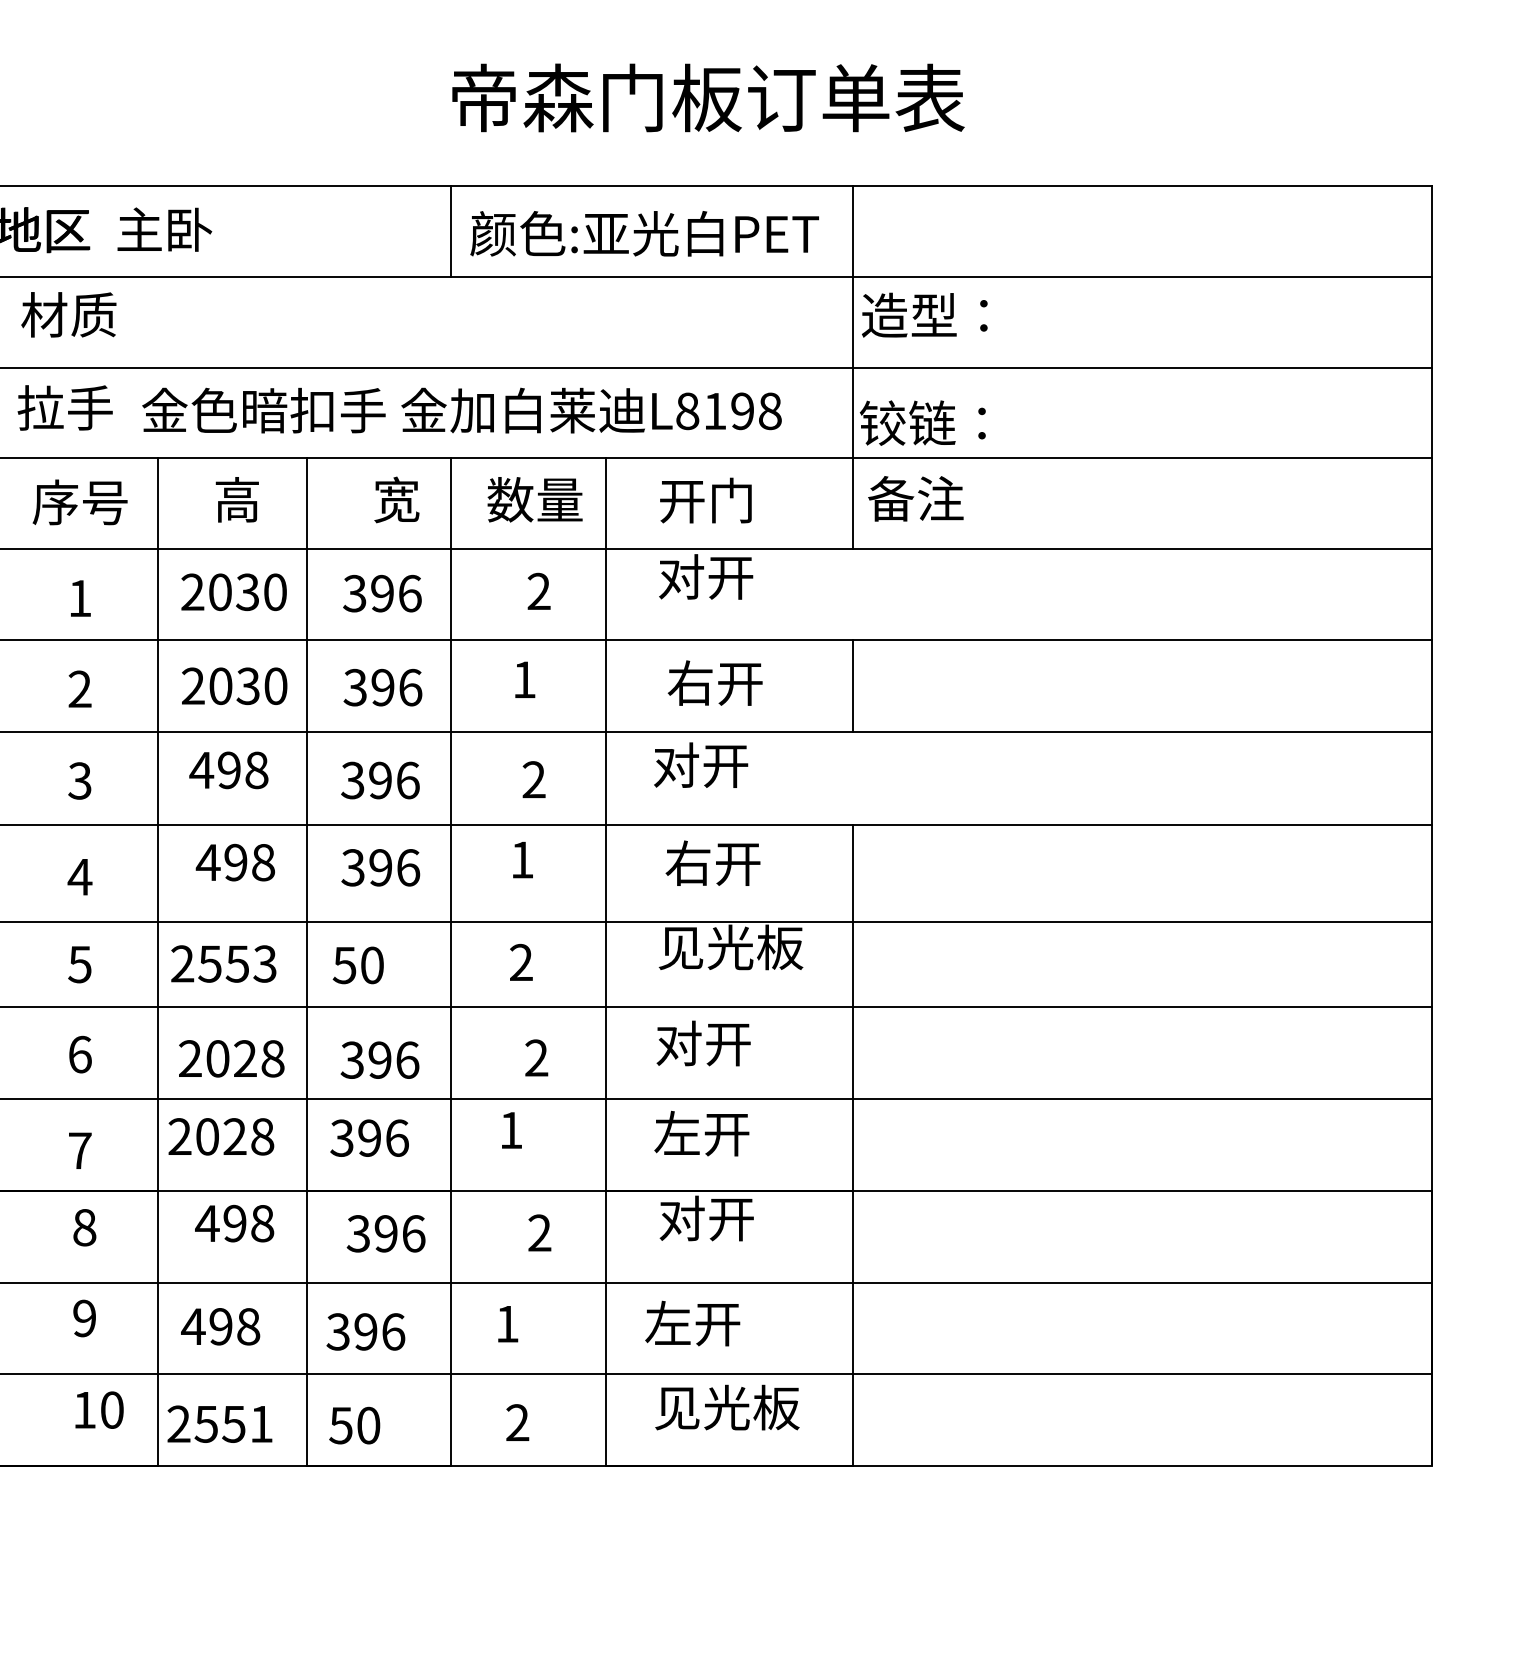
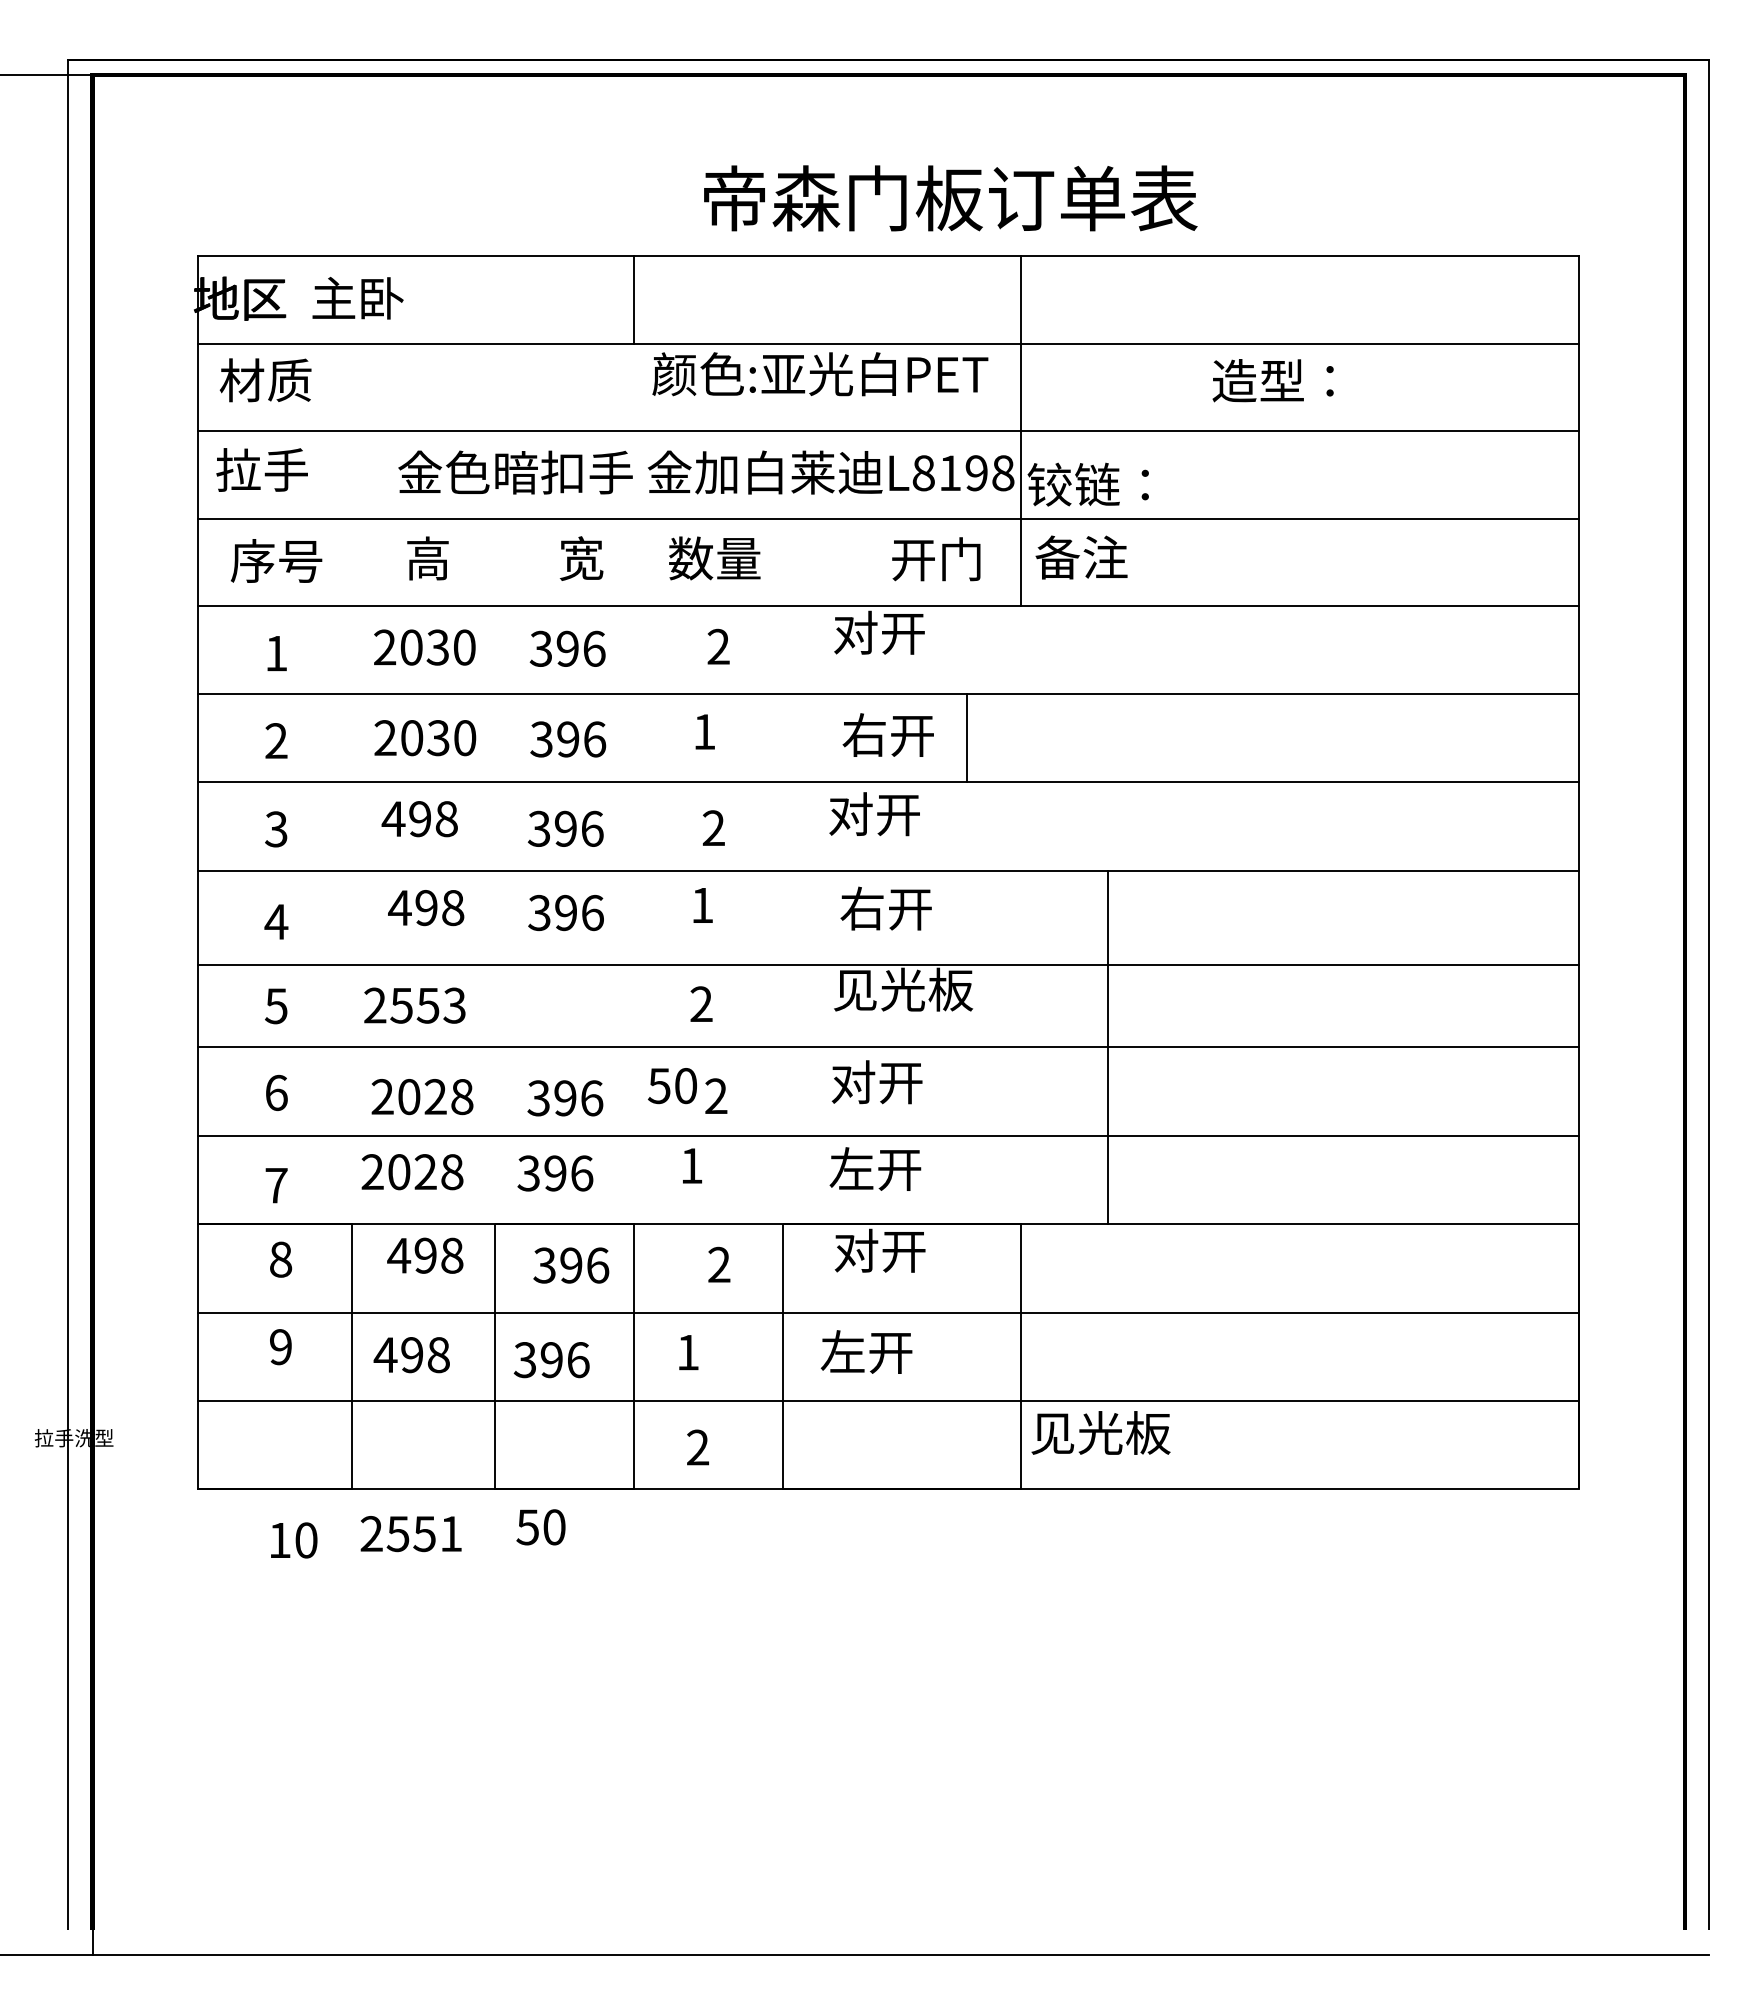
text: (708, 98) -> (950, 198), moved
text: (644, 234) -> (820, 374), moved
text: (924, 315) -> (1272, 380), moved
text: (462, 410) -> (706, 472), moved
text: (706, 500) -> (936, 559), moved
line: (852, 685) -> (966, 737), moved
line: (157, 824) -> (351, 871), removed
line: (307, 824) -> (495, 871), removed
line: (450, 824) -> (633, 871), removed
line: (606, 824) -> (783, 871), removed
text: (358, 965) -> (672, 1086), moved
line: (852, 1007) -> (1107, 1047), moved
text: (726, 1407) -> (1100, 1432), moved
text: (99, 1410) -> (294, 1540), moved
text: (219, 1424) -> (410, 1534), moved
text: (354, 1425) -> (540, 1527), moved

